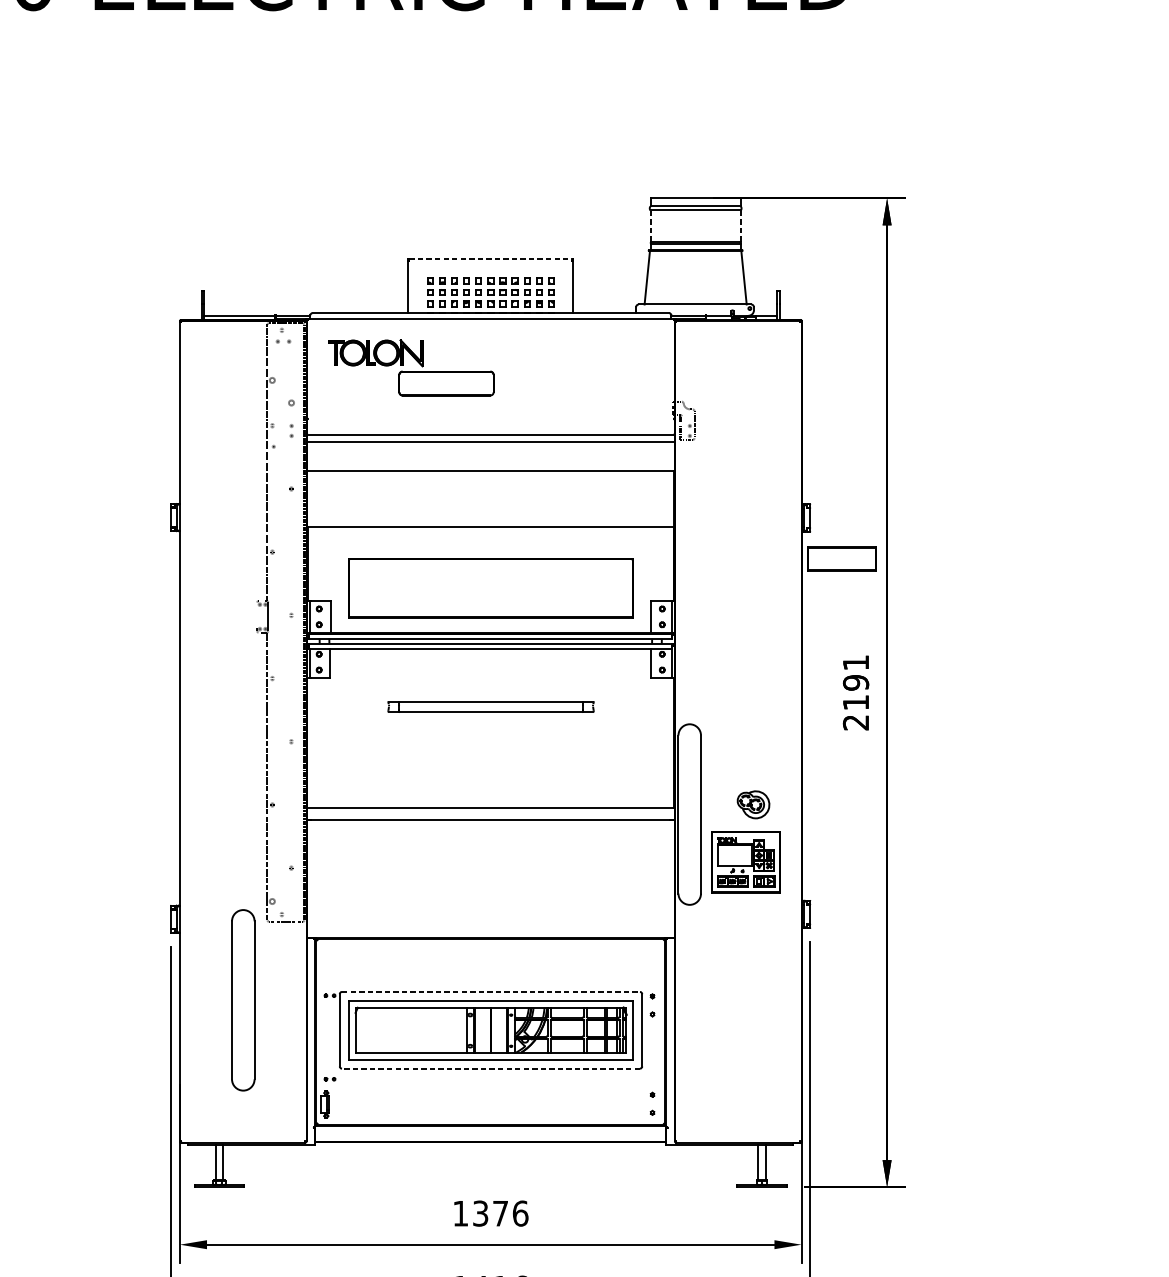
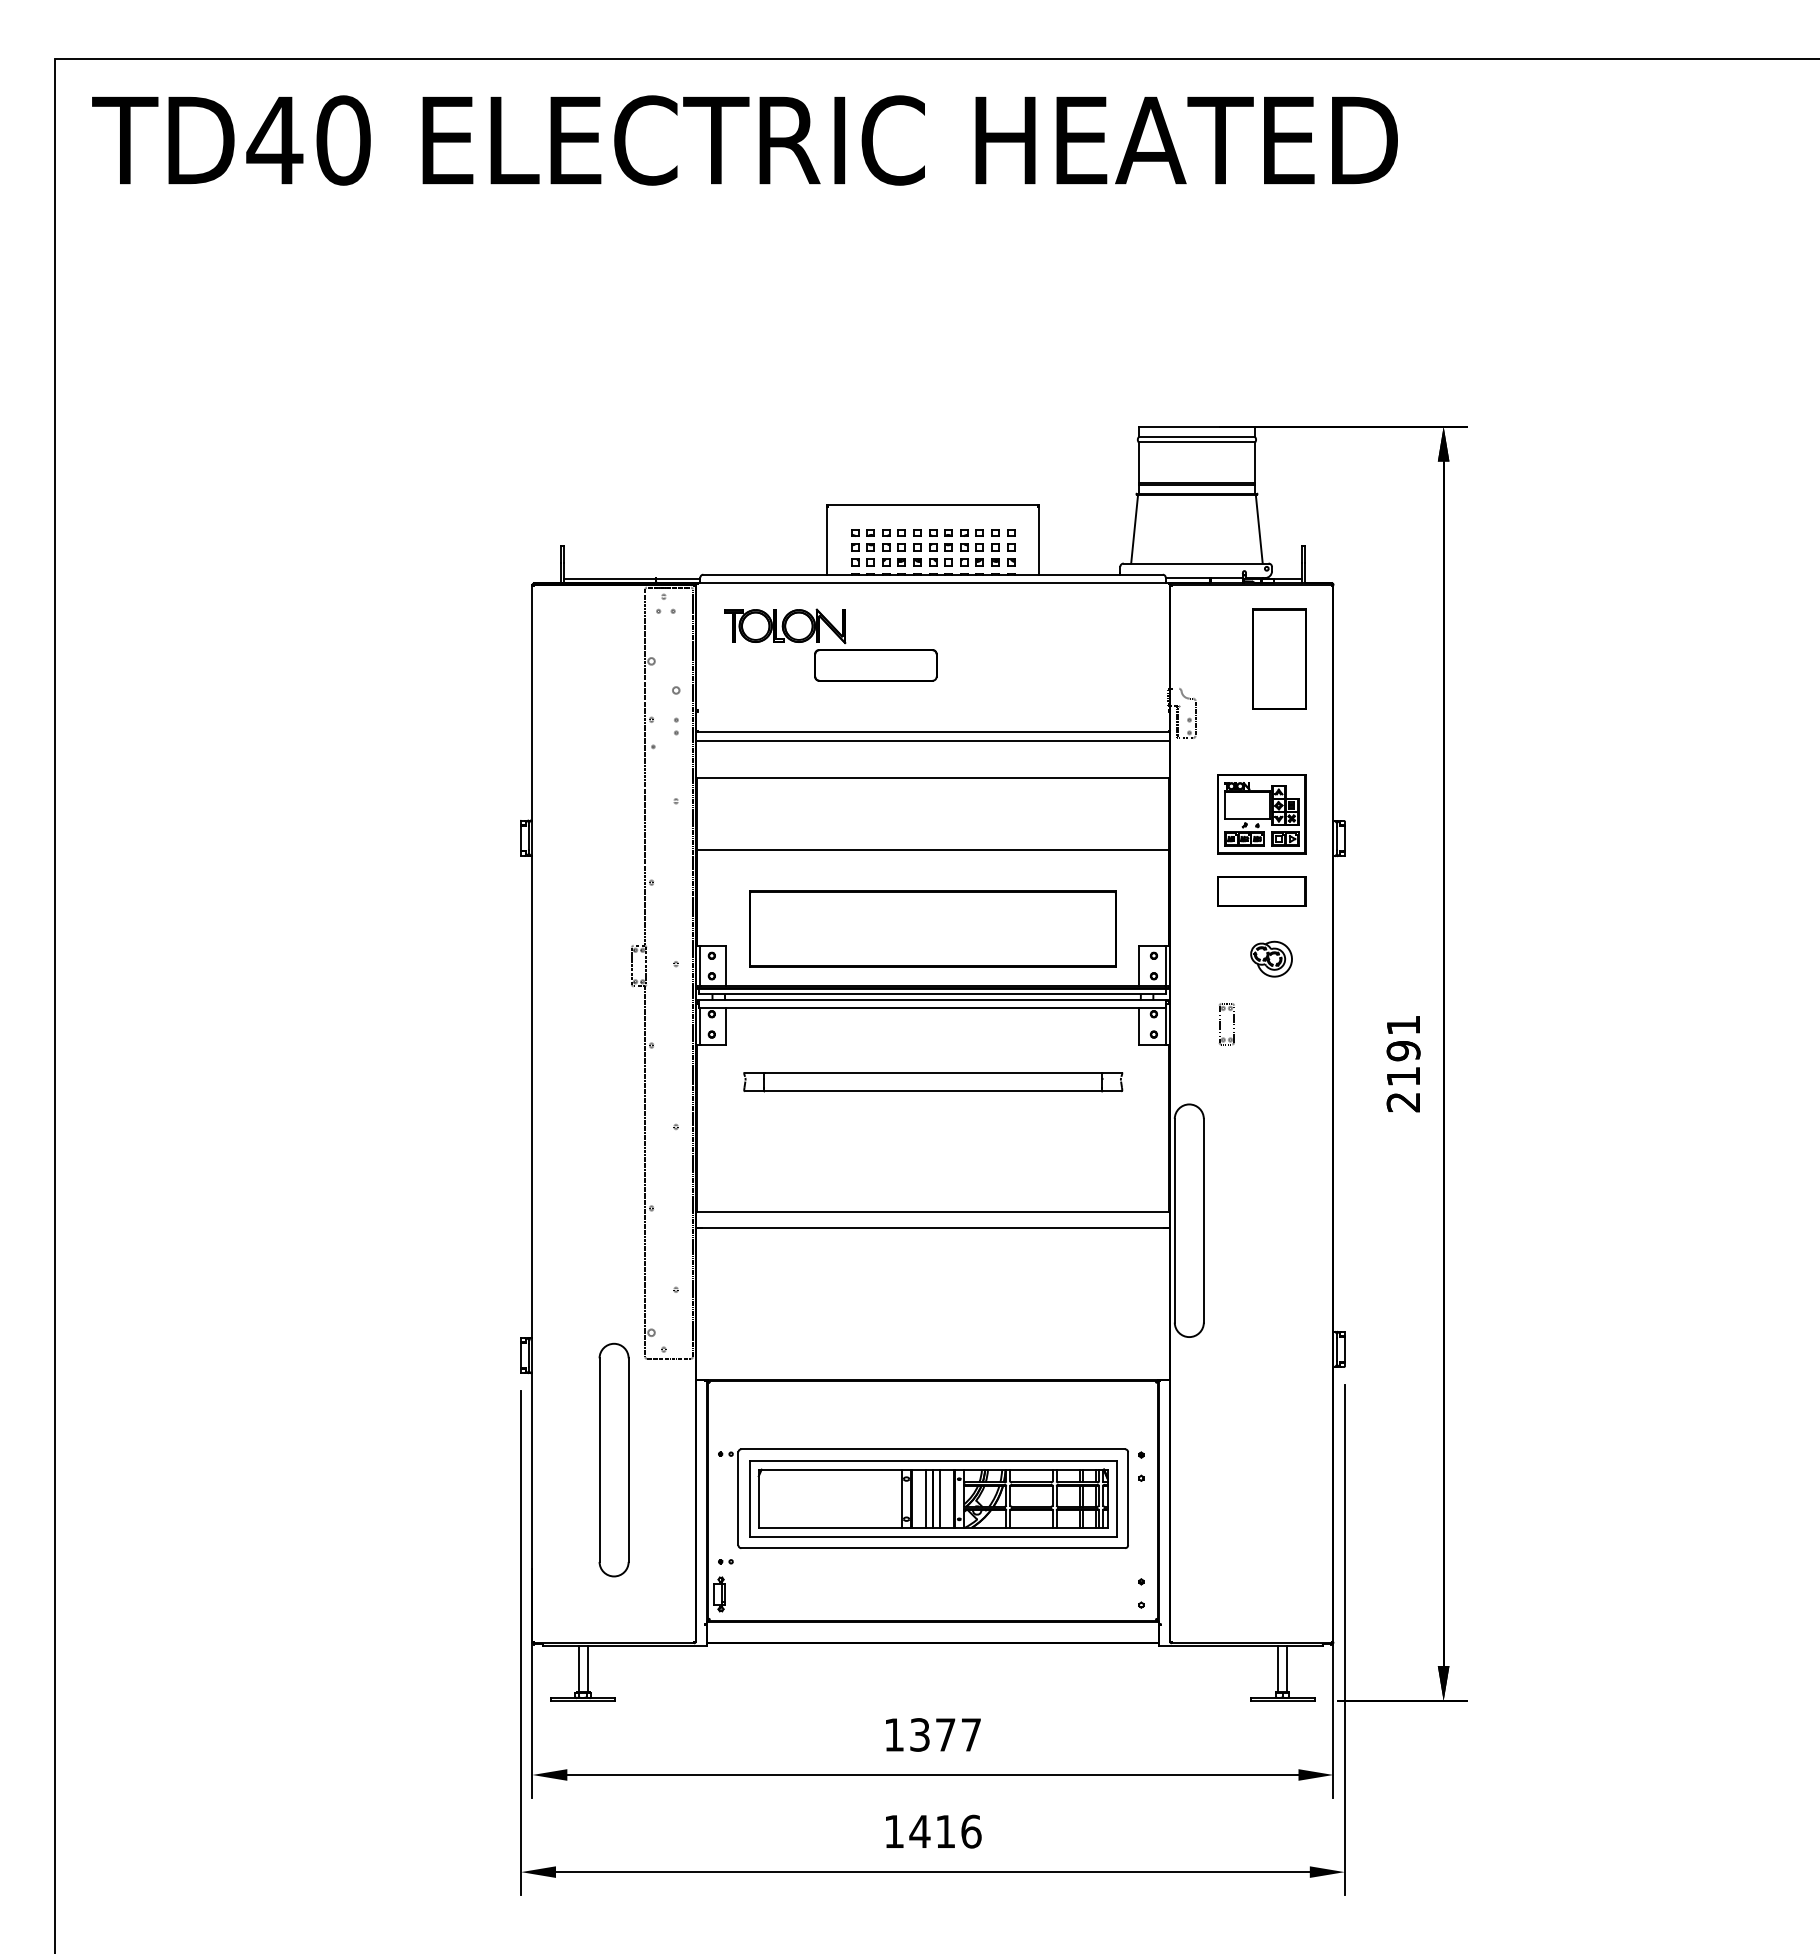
line: (650, 226) -> (1138, 462), dashed -> solid
line: (741, 226) -> (1255, 462), dashed -> solid
line: (490, 259) -> (932, 505), dashed -> solid
part: (759, 378) -> (1279, 658), added
part: (841, 559) -> (1261, 891), moved
part: (718, 662) -> (1226, 1024), added
part: (491, 707) -> (933, 1082), size x1.43
part: (753, 804) -> (1271, 958), moved
part: (745, 862) -> (1261, 814), moved
line: (491, 992) -> (933, 1449), dashed -> solid
line: (484, 1030) -> (925, 1498), added
line: (496, 1030) -> (940, 1498), added
line: (491, 1068) -> (933, 1548), dashed -> solid
text: (520, 1213) -> (971, 1734), 1376 -> 1377

